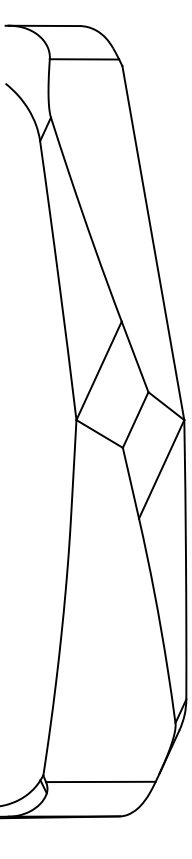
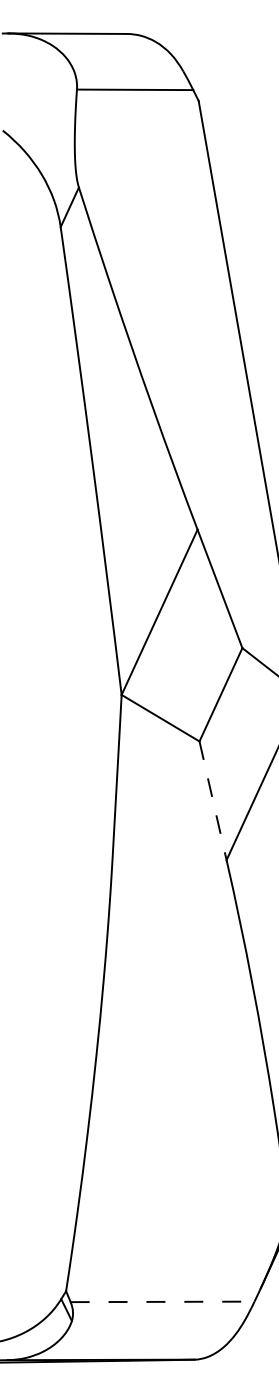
line: (131, 483) -> (213, 801), solid -> dashed
line: (100, 781) -> (161, 1301), solid -> dashed

